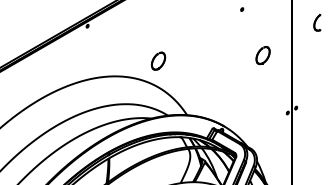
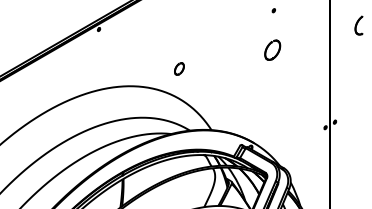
part: (262, 55) -> (272, 50), moved
part: (158, 60) -> (179, 68), size x0.6

